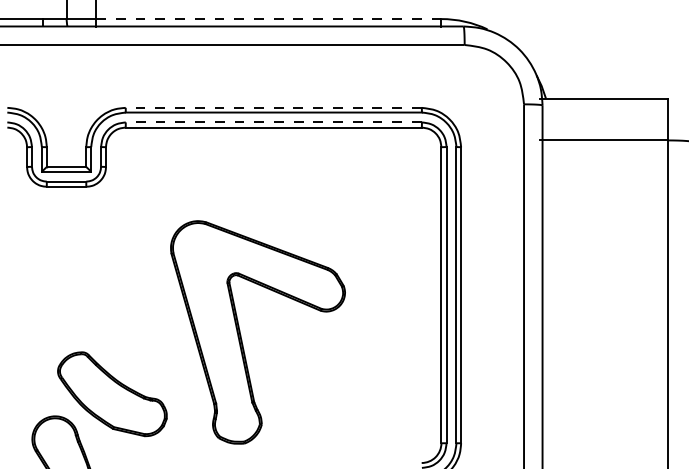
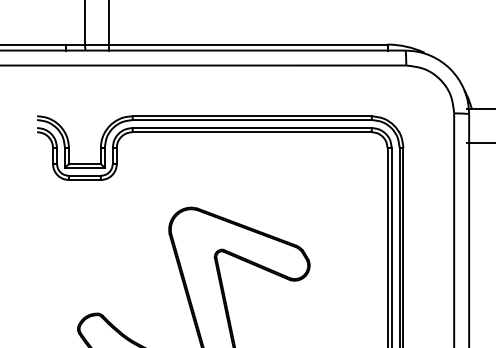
line: (268, 19) -> (247, 44), dashed -> solid
line: (273, 107) -> (251, 115), dashed -> solid
line: (273, 122) -> (251, 128), dashed -> solid

